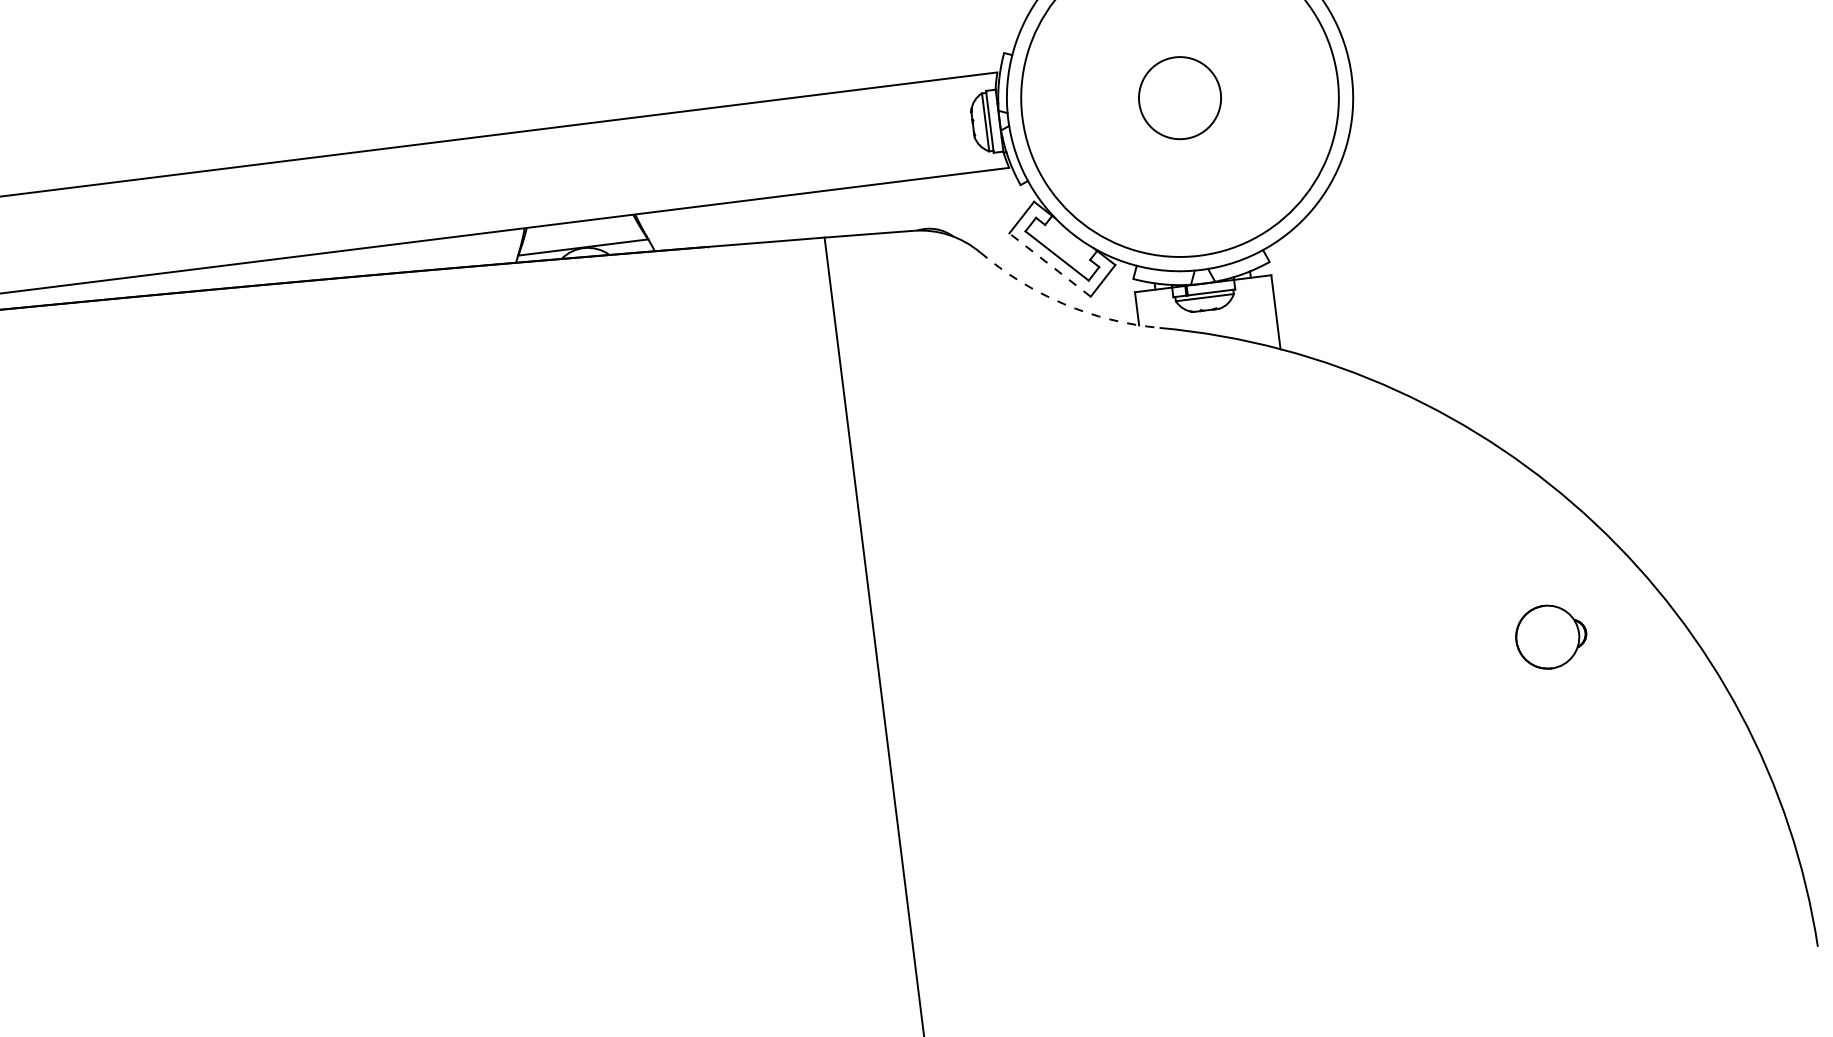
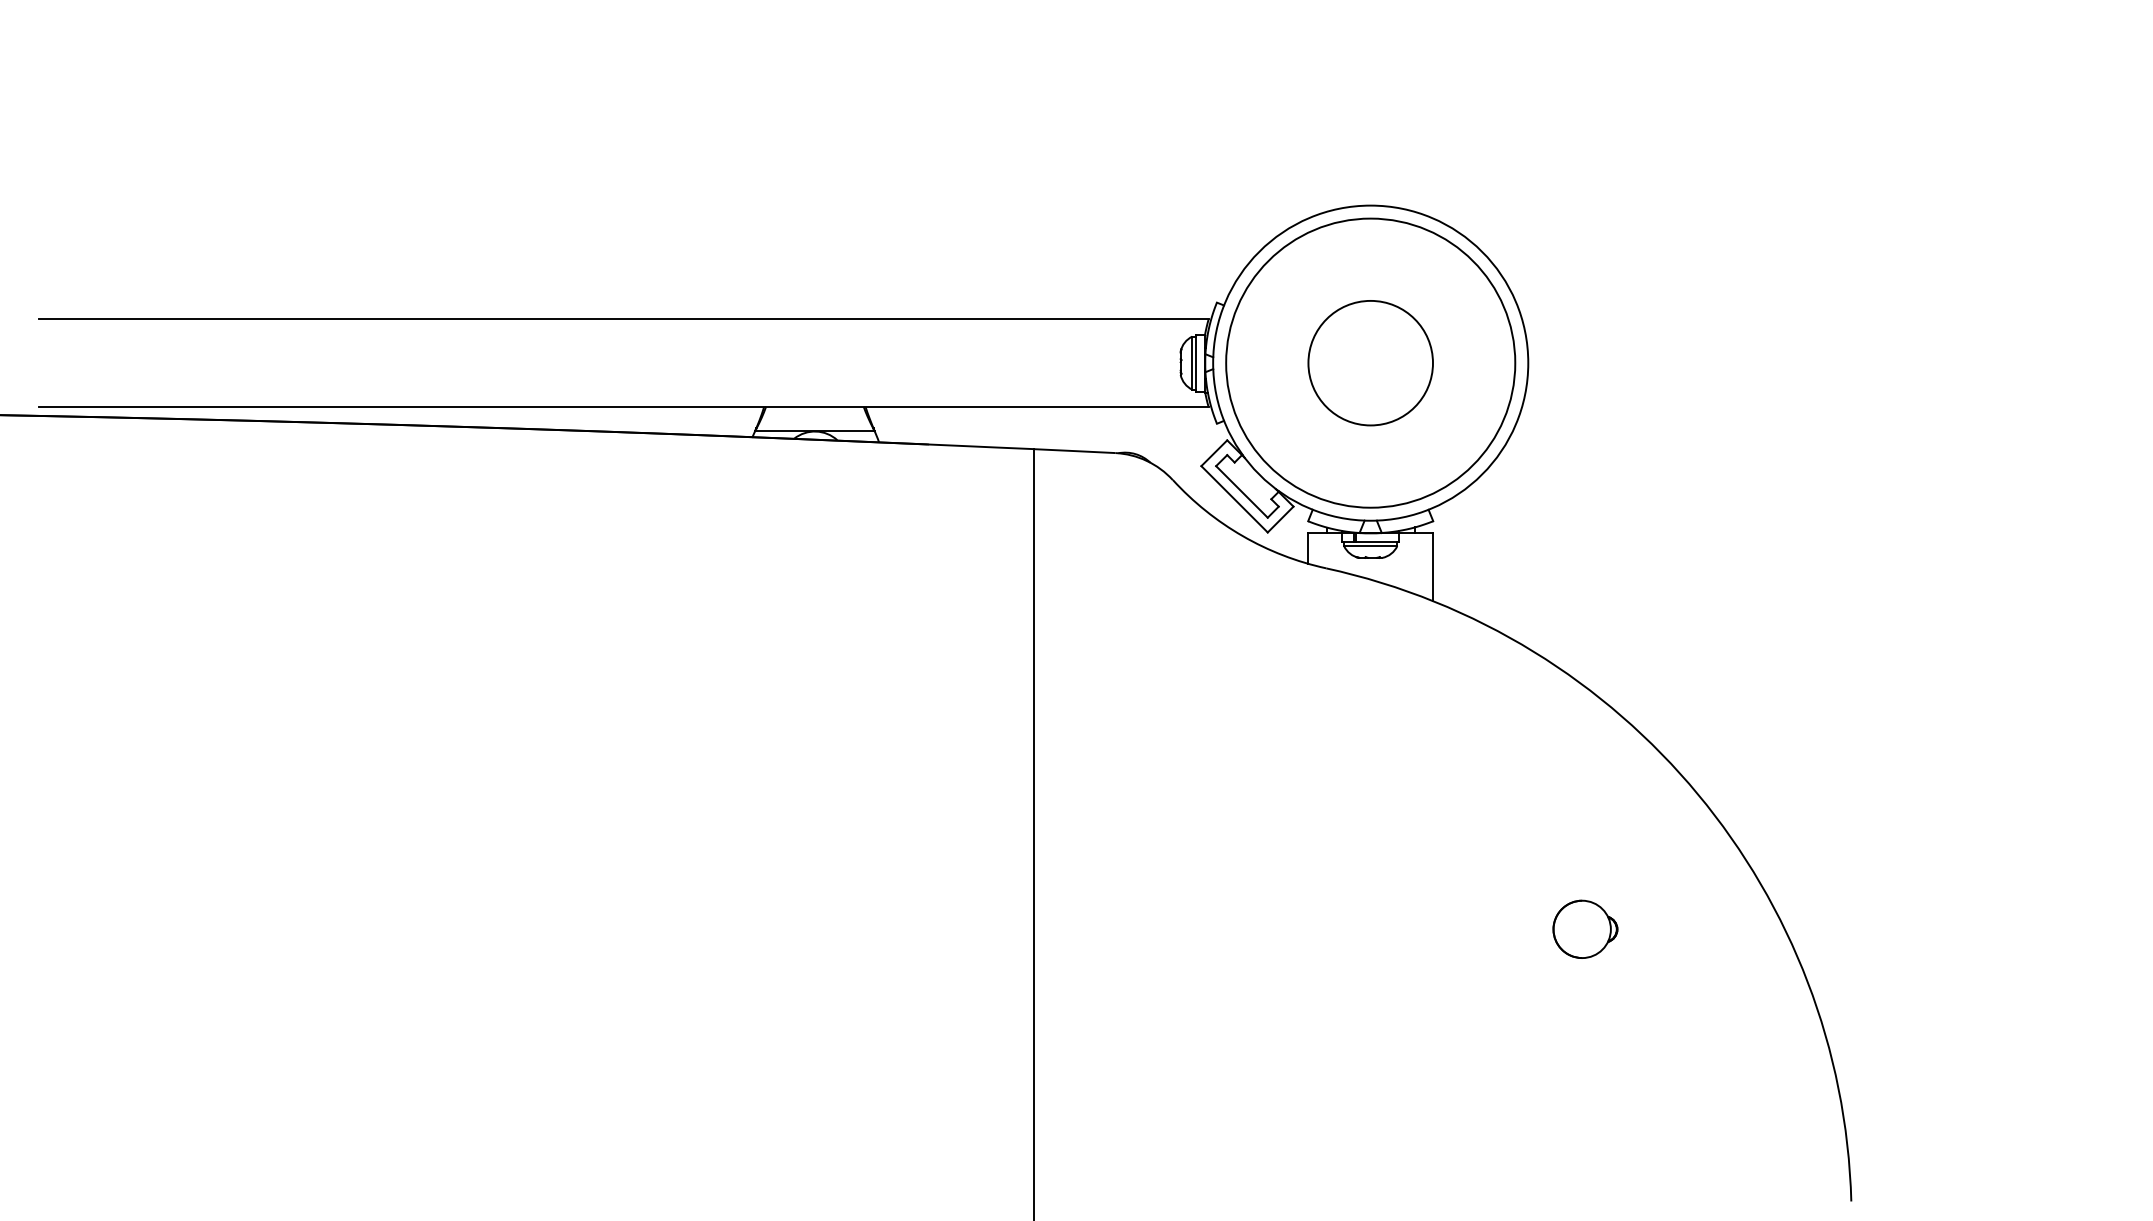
circle: (1179, 97) -> (1370, 362), size x1.67
line: (1050, 265) -> (1234, 499), dashed -> solid
arc: (1063, 304) -> (1242, 536), dashed -> solid
part: (1551, 635) -> (1585, 928), moved

